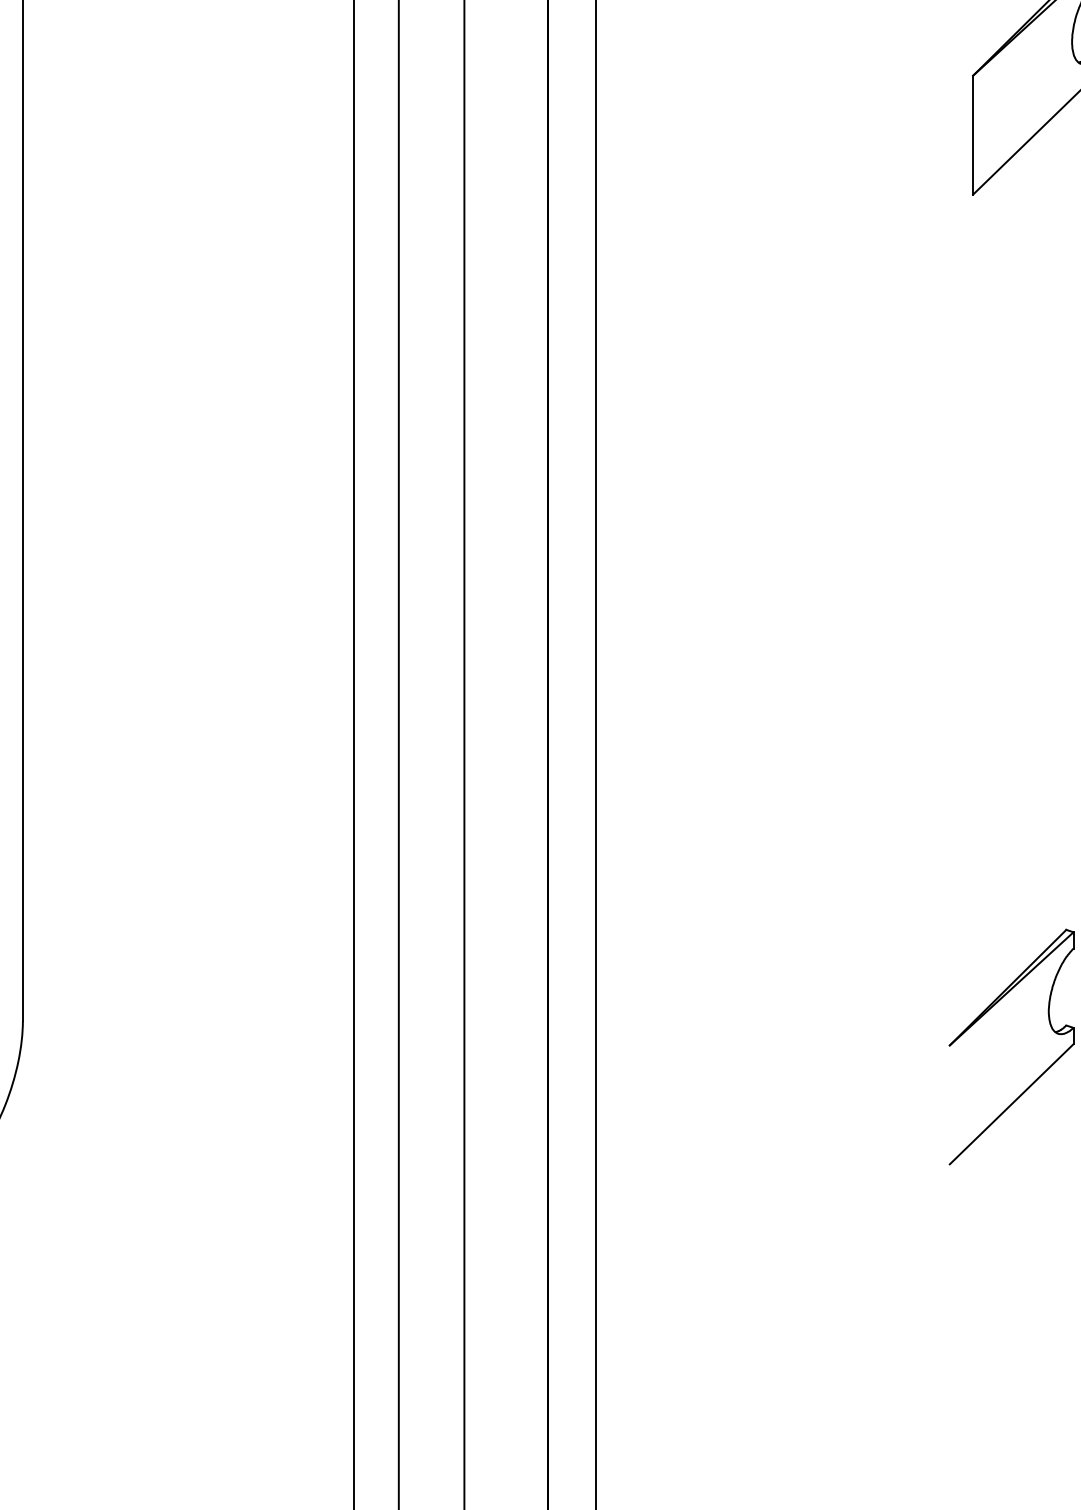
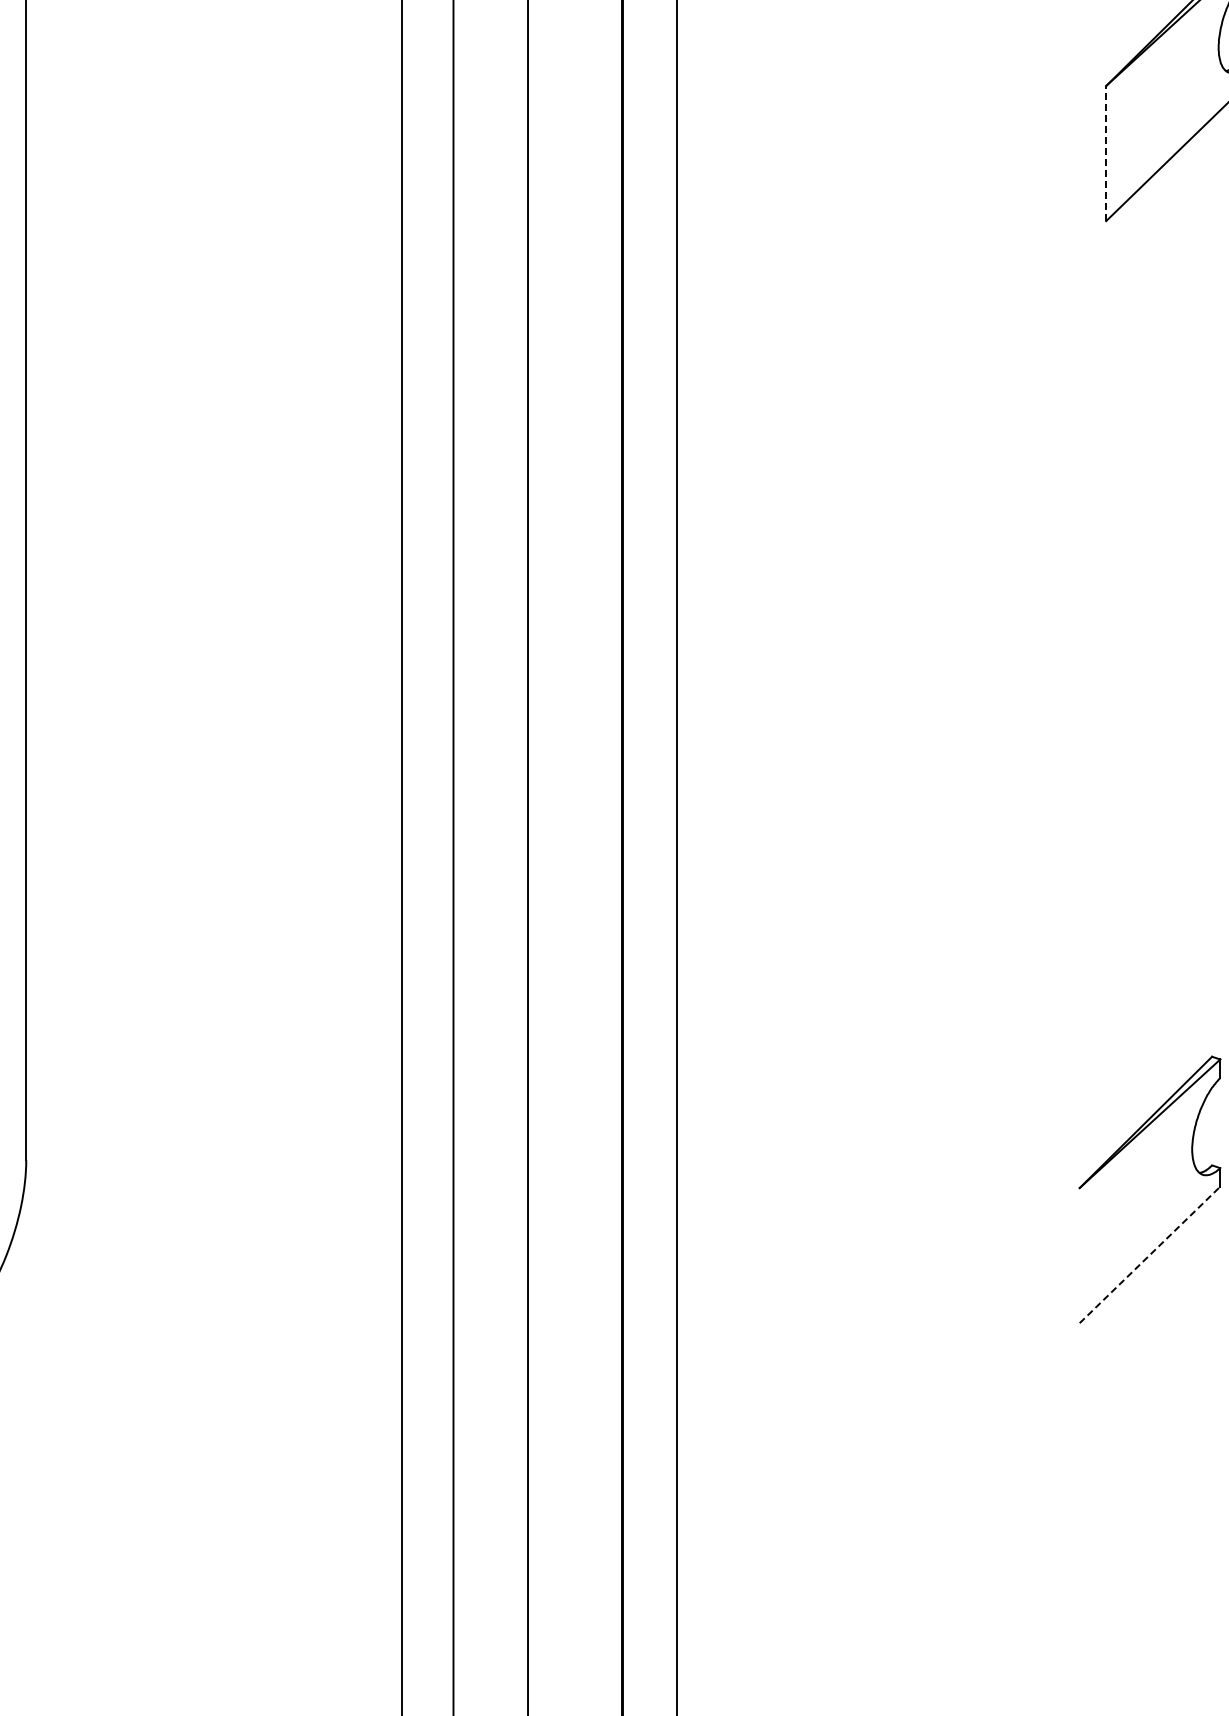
line: (973, 135) -> (1106, 153), solid -> dashed
line: (1012, 1103) -> (1150, 1254), solid -> dashed

